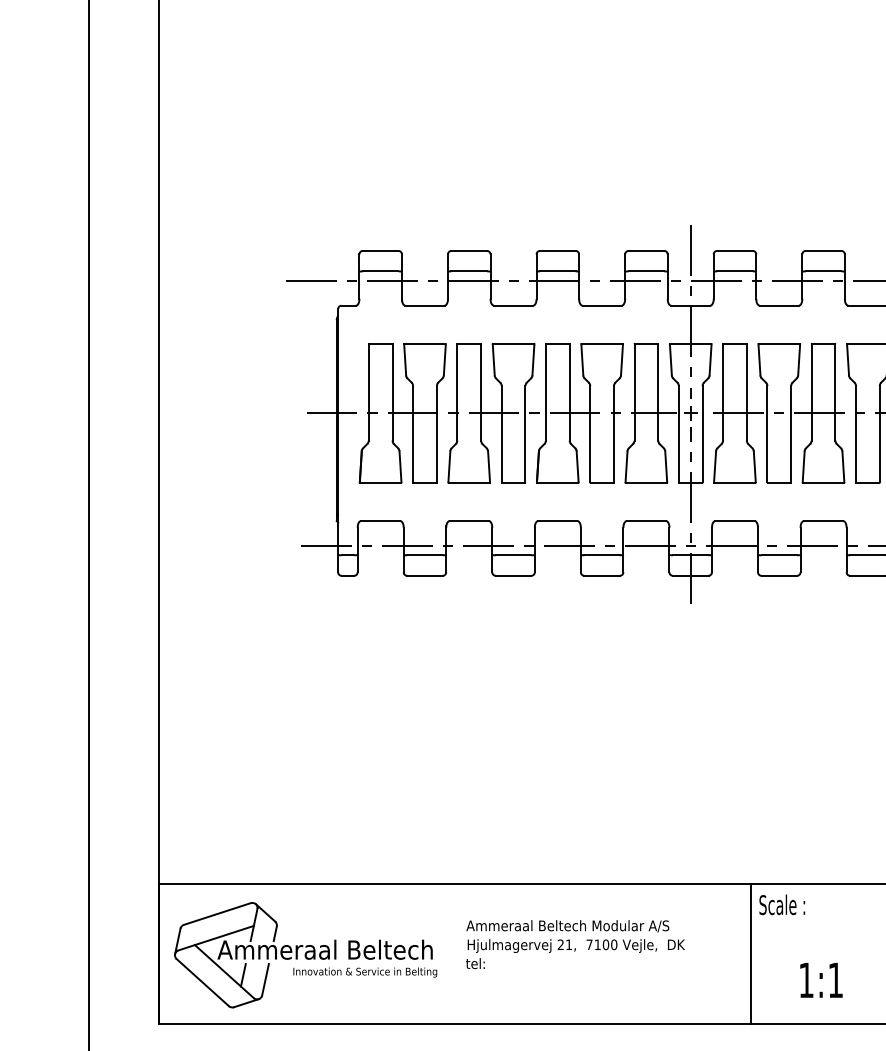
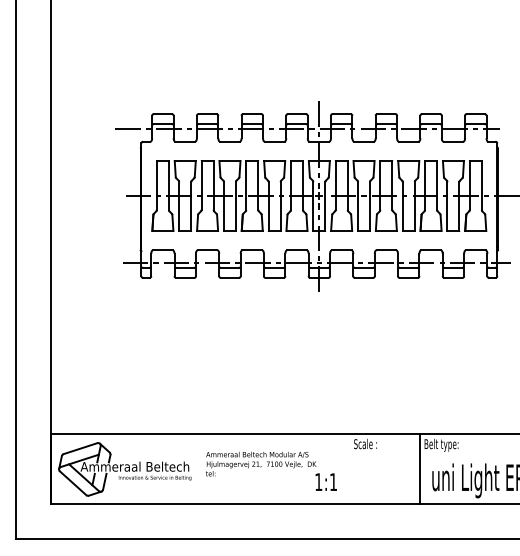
line: (752, 953) -> (350, 468), removed
text: (819, 979) -> (325, 481), moved

